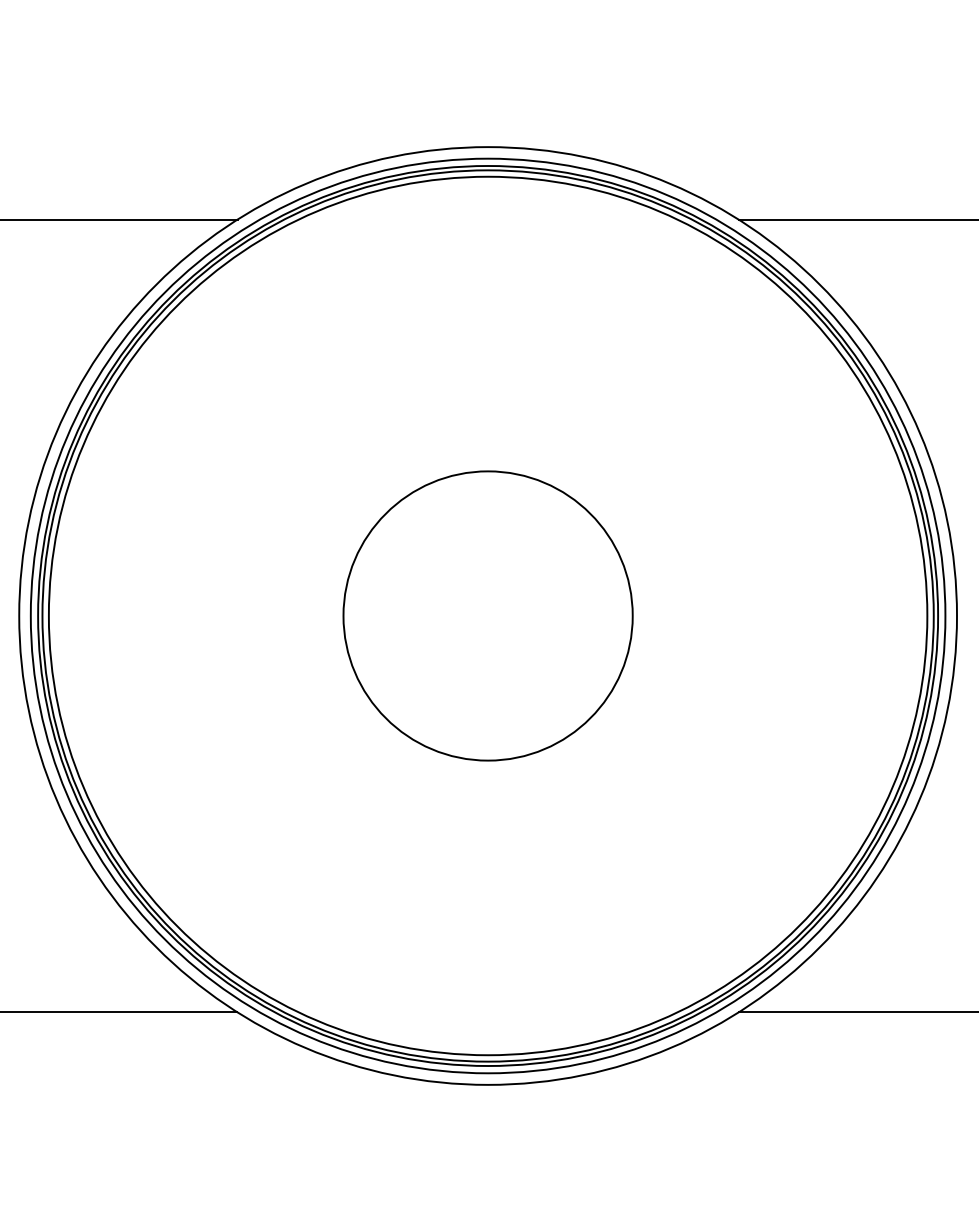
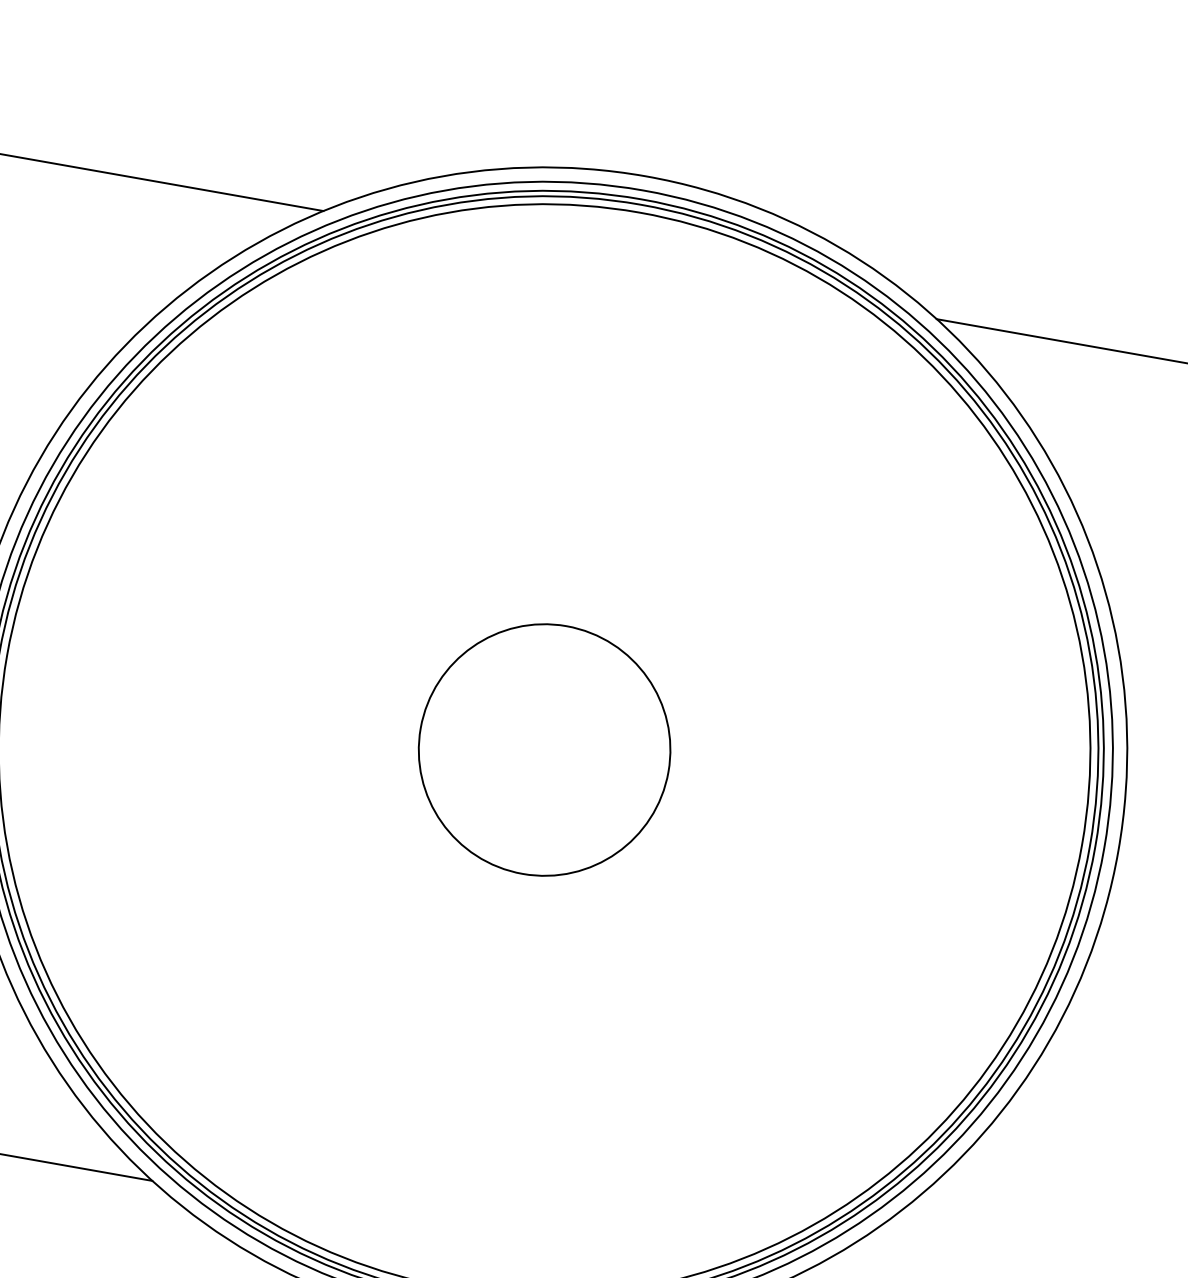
circle: (487, 615) -> (543, 749), size x0.7

